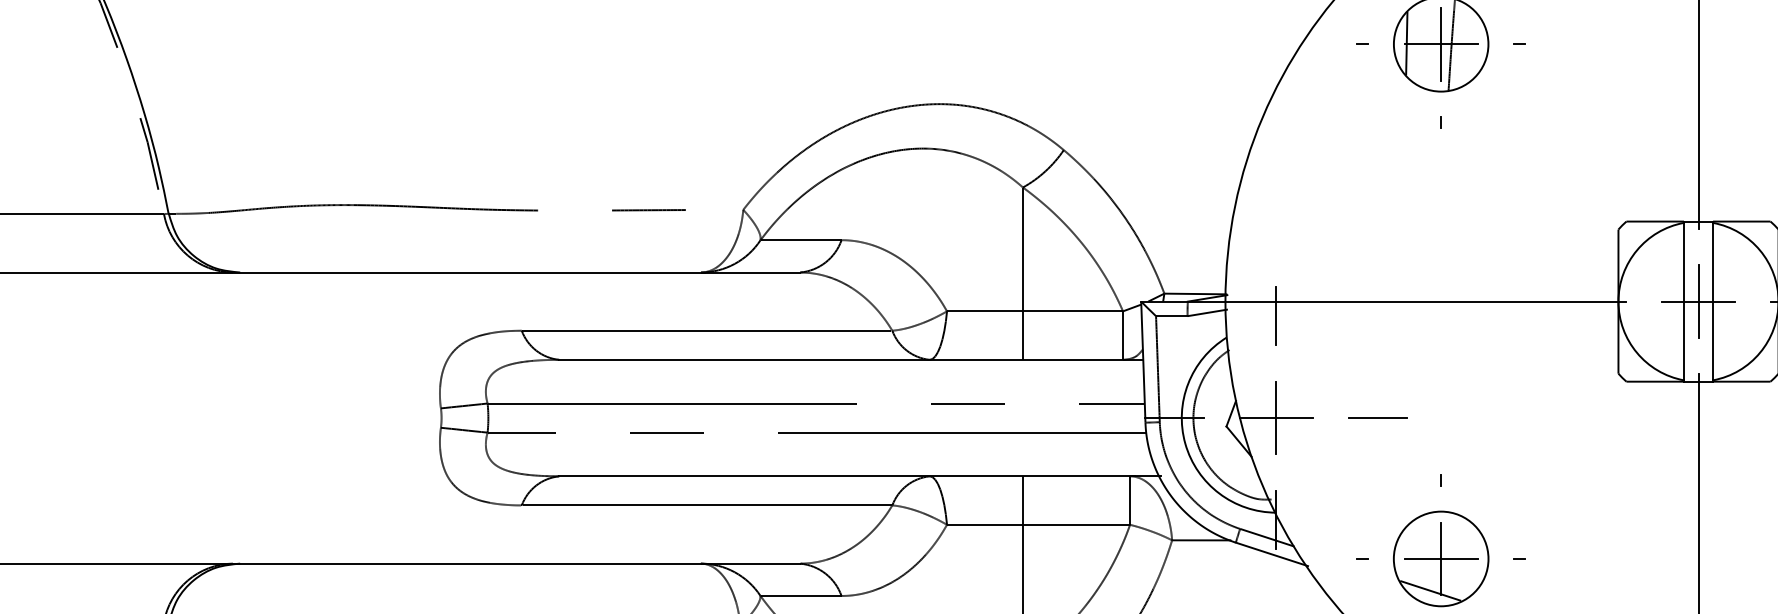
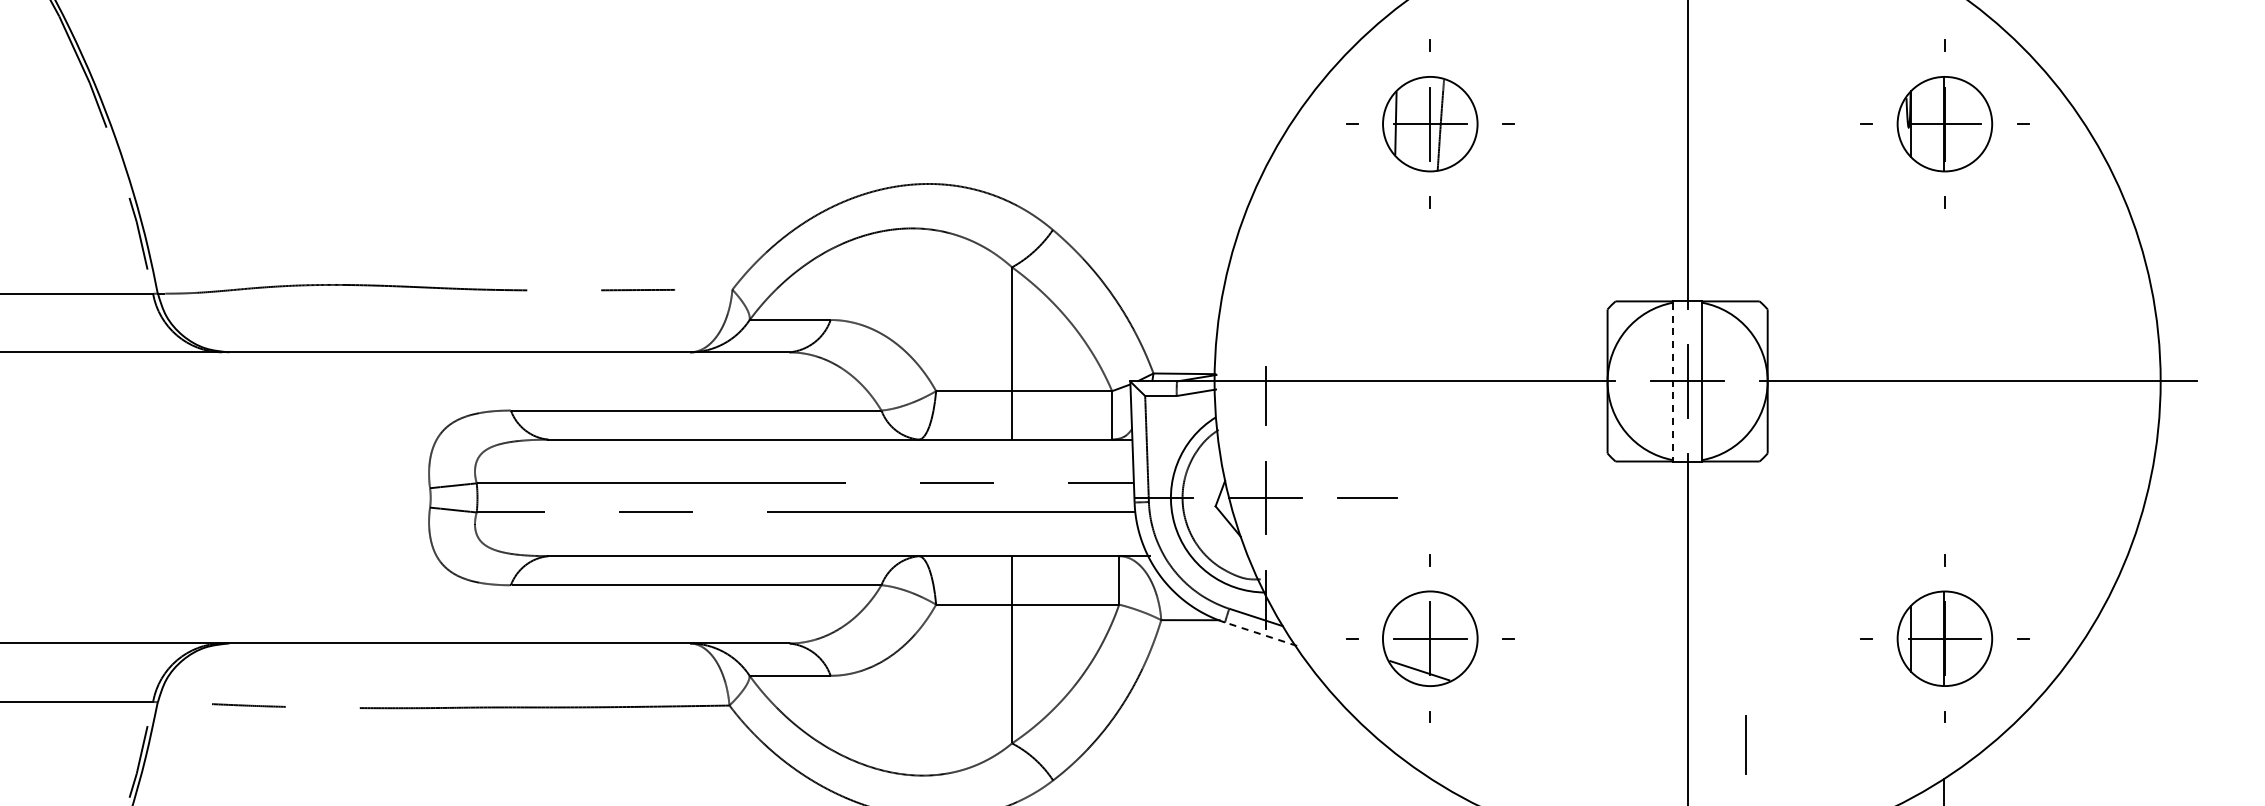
line: (1684, 301) -> (1673, 381), solid -> dashed
line: (1272, 554) -> (1261, 634), solid -> dashed

